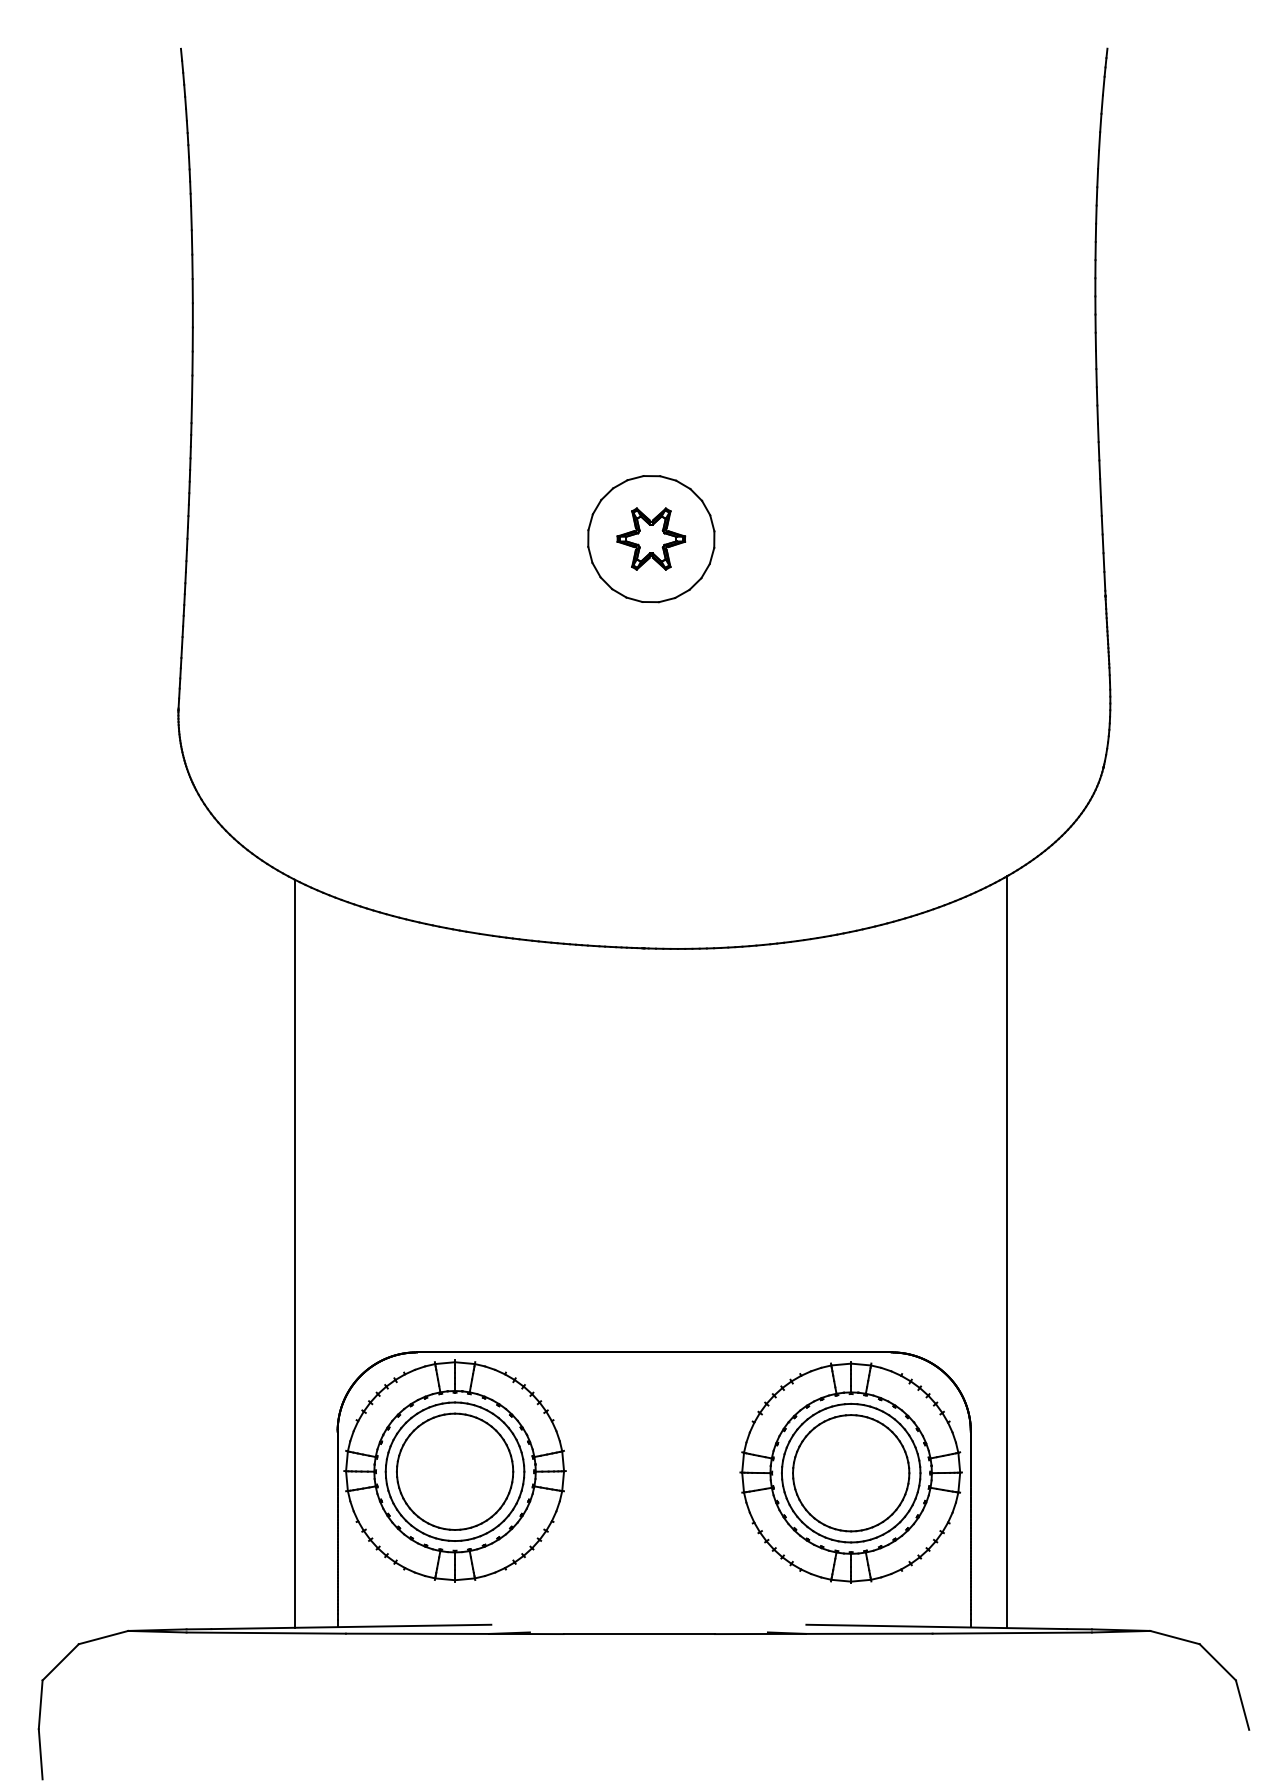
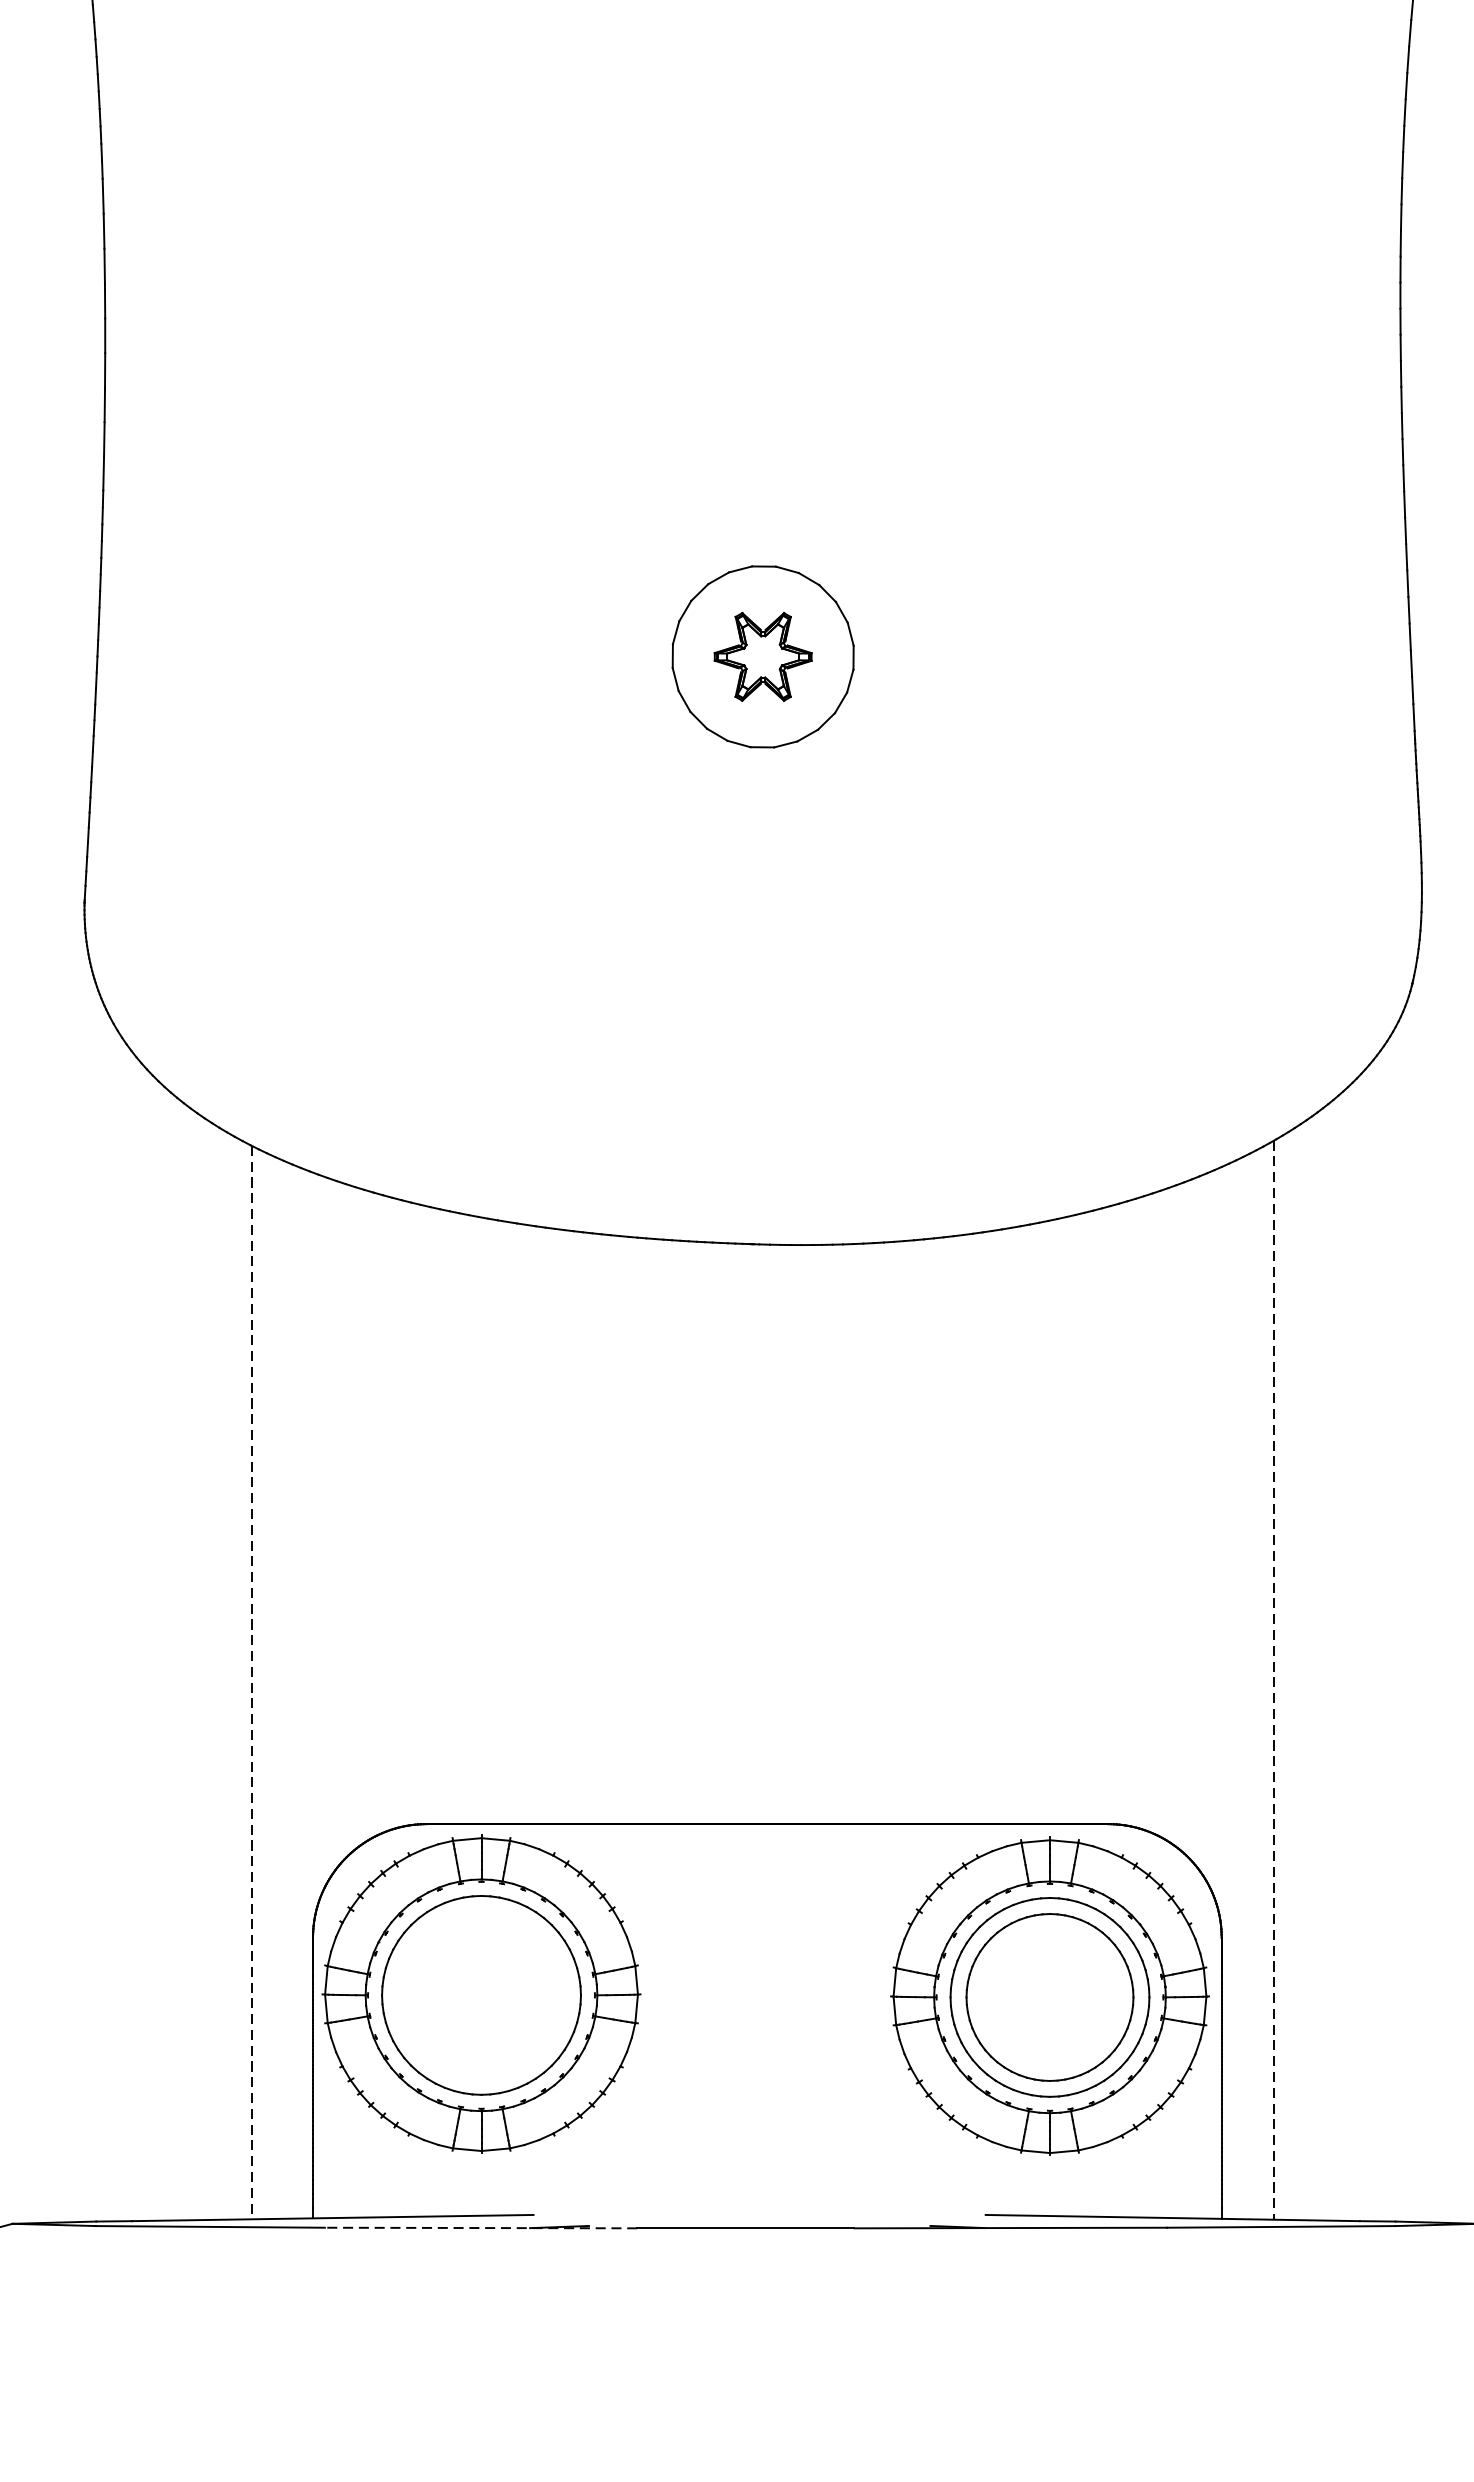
line: (1007, 1252) -> (1274, 1680), solid -> dashed
line: (295, 1253) -> (252, 1682), solid -> dashed
part: (455, 1471) -> (482, 1995), removed
line: (454, 1633) -> (480, 2227), solid -> dashed

